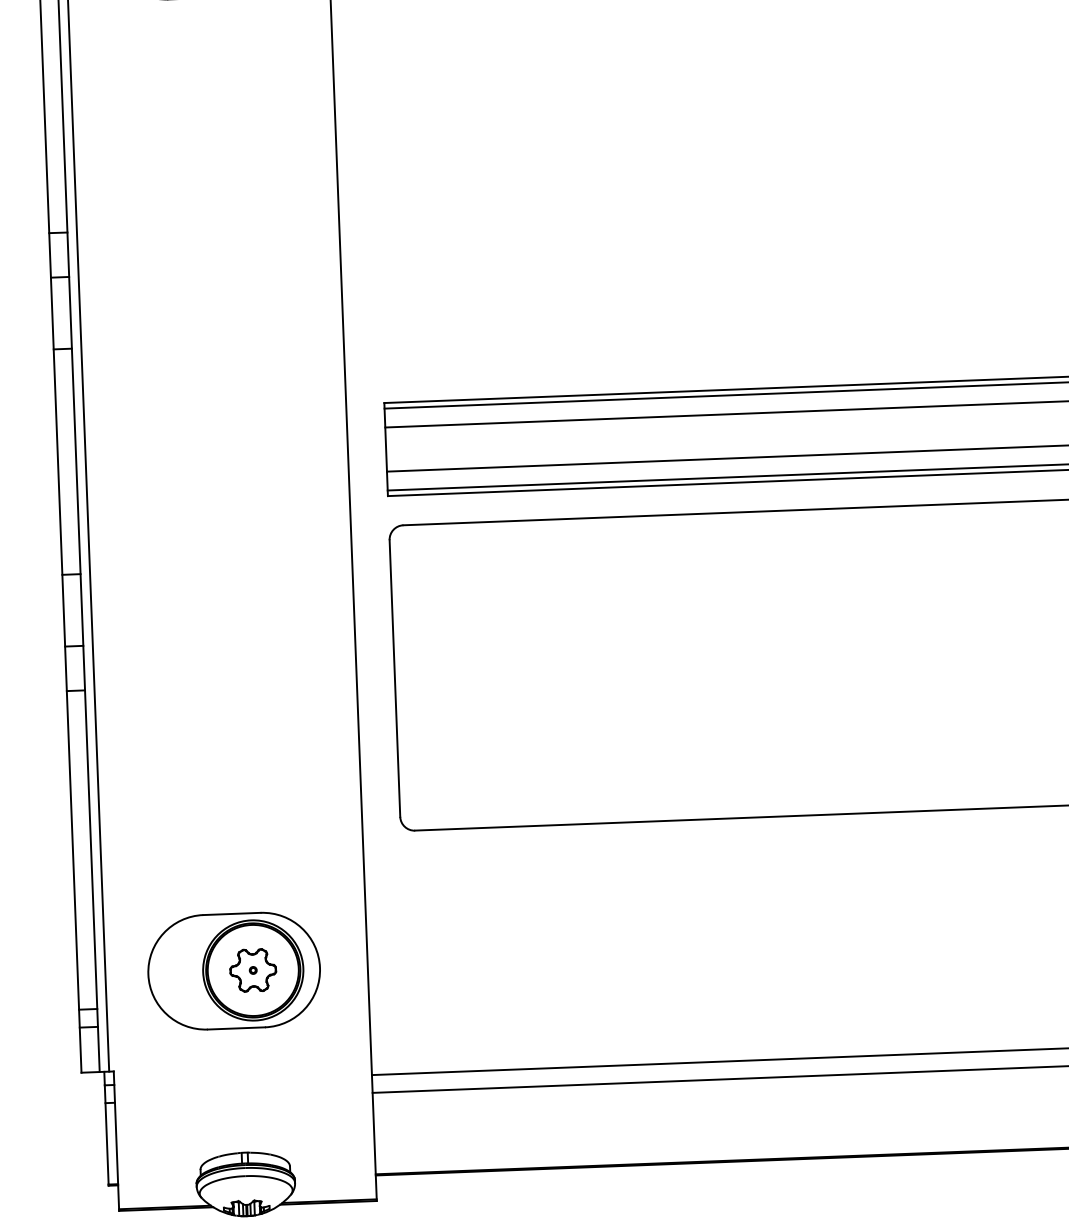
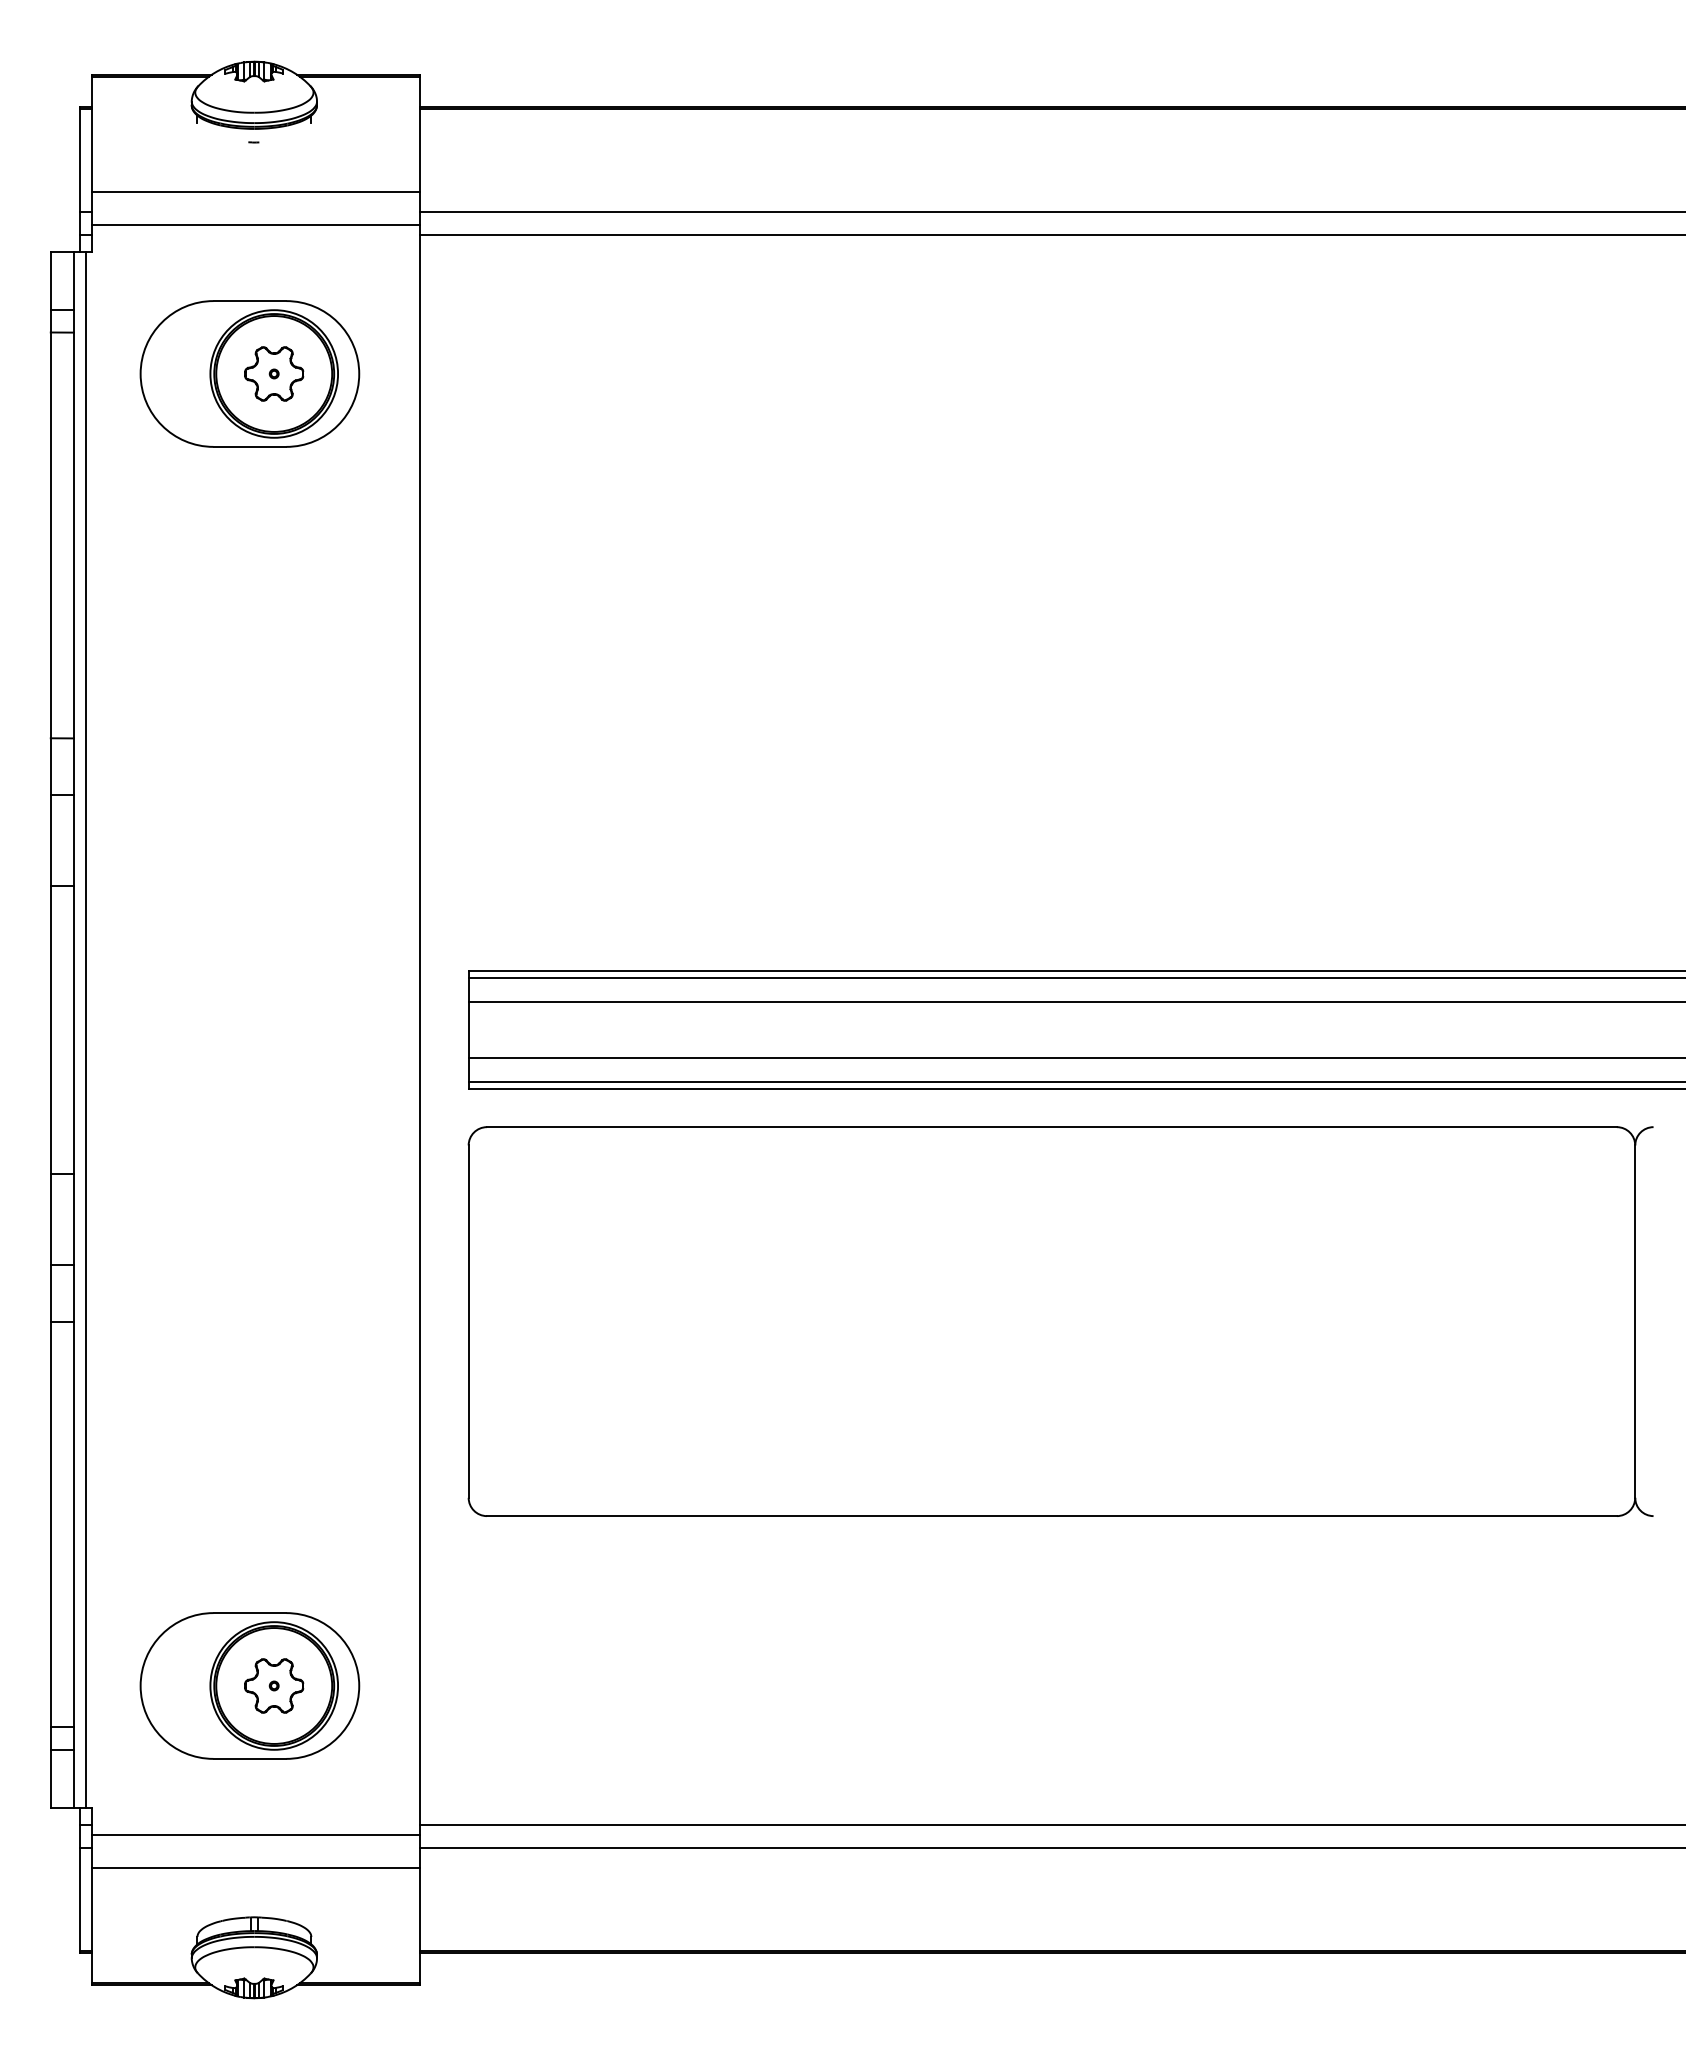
line: (243, 1087) -> (255, 1834), added
line: (244, 1114) -> (255, 1868), added

